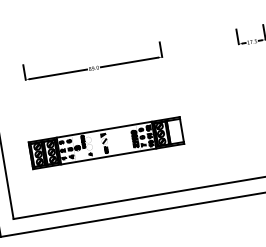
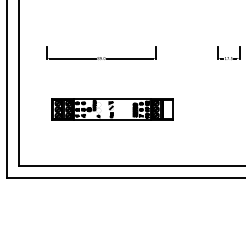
part: (106, 142) -> (112, 109), moved

